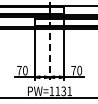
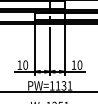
line: (49, 56) -> (49, 51), dashed -> solid
text: (19, 69) -> (19, 64), 70 -> 10
text: (73, 69) -> (73, 64), 70 -> 10

